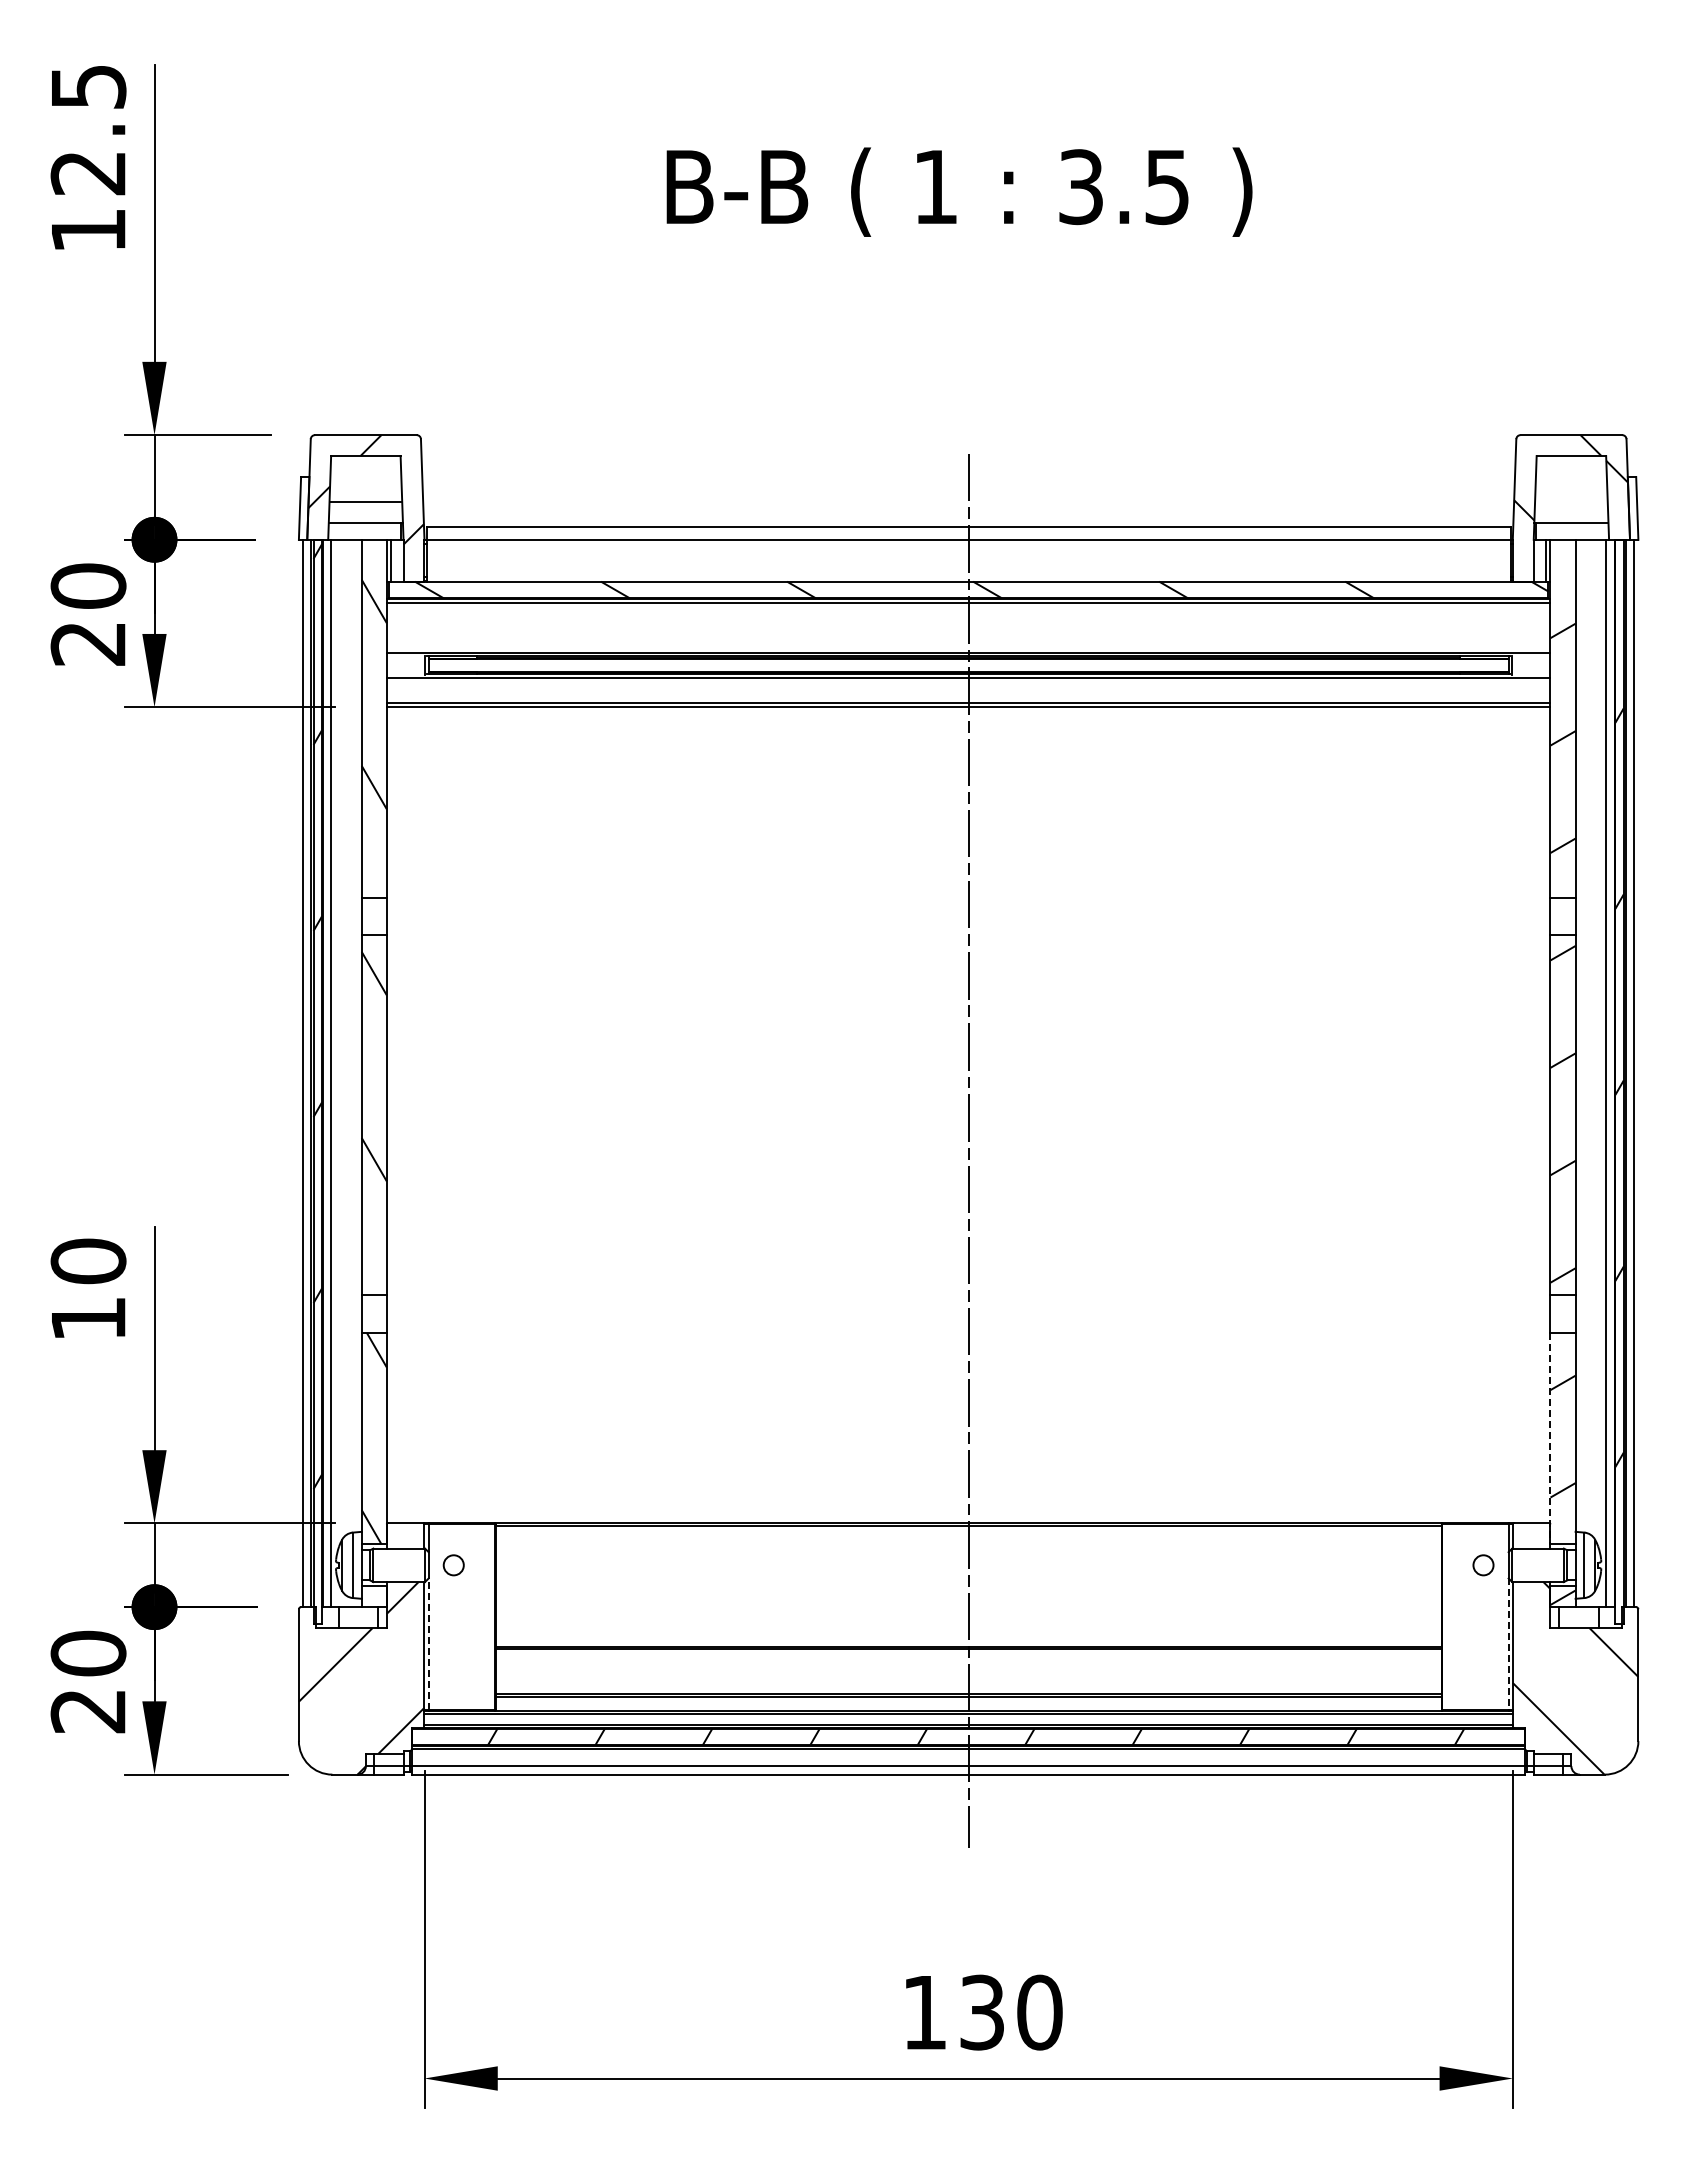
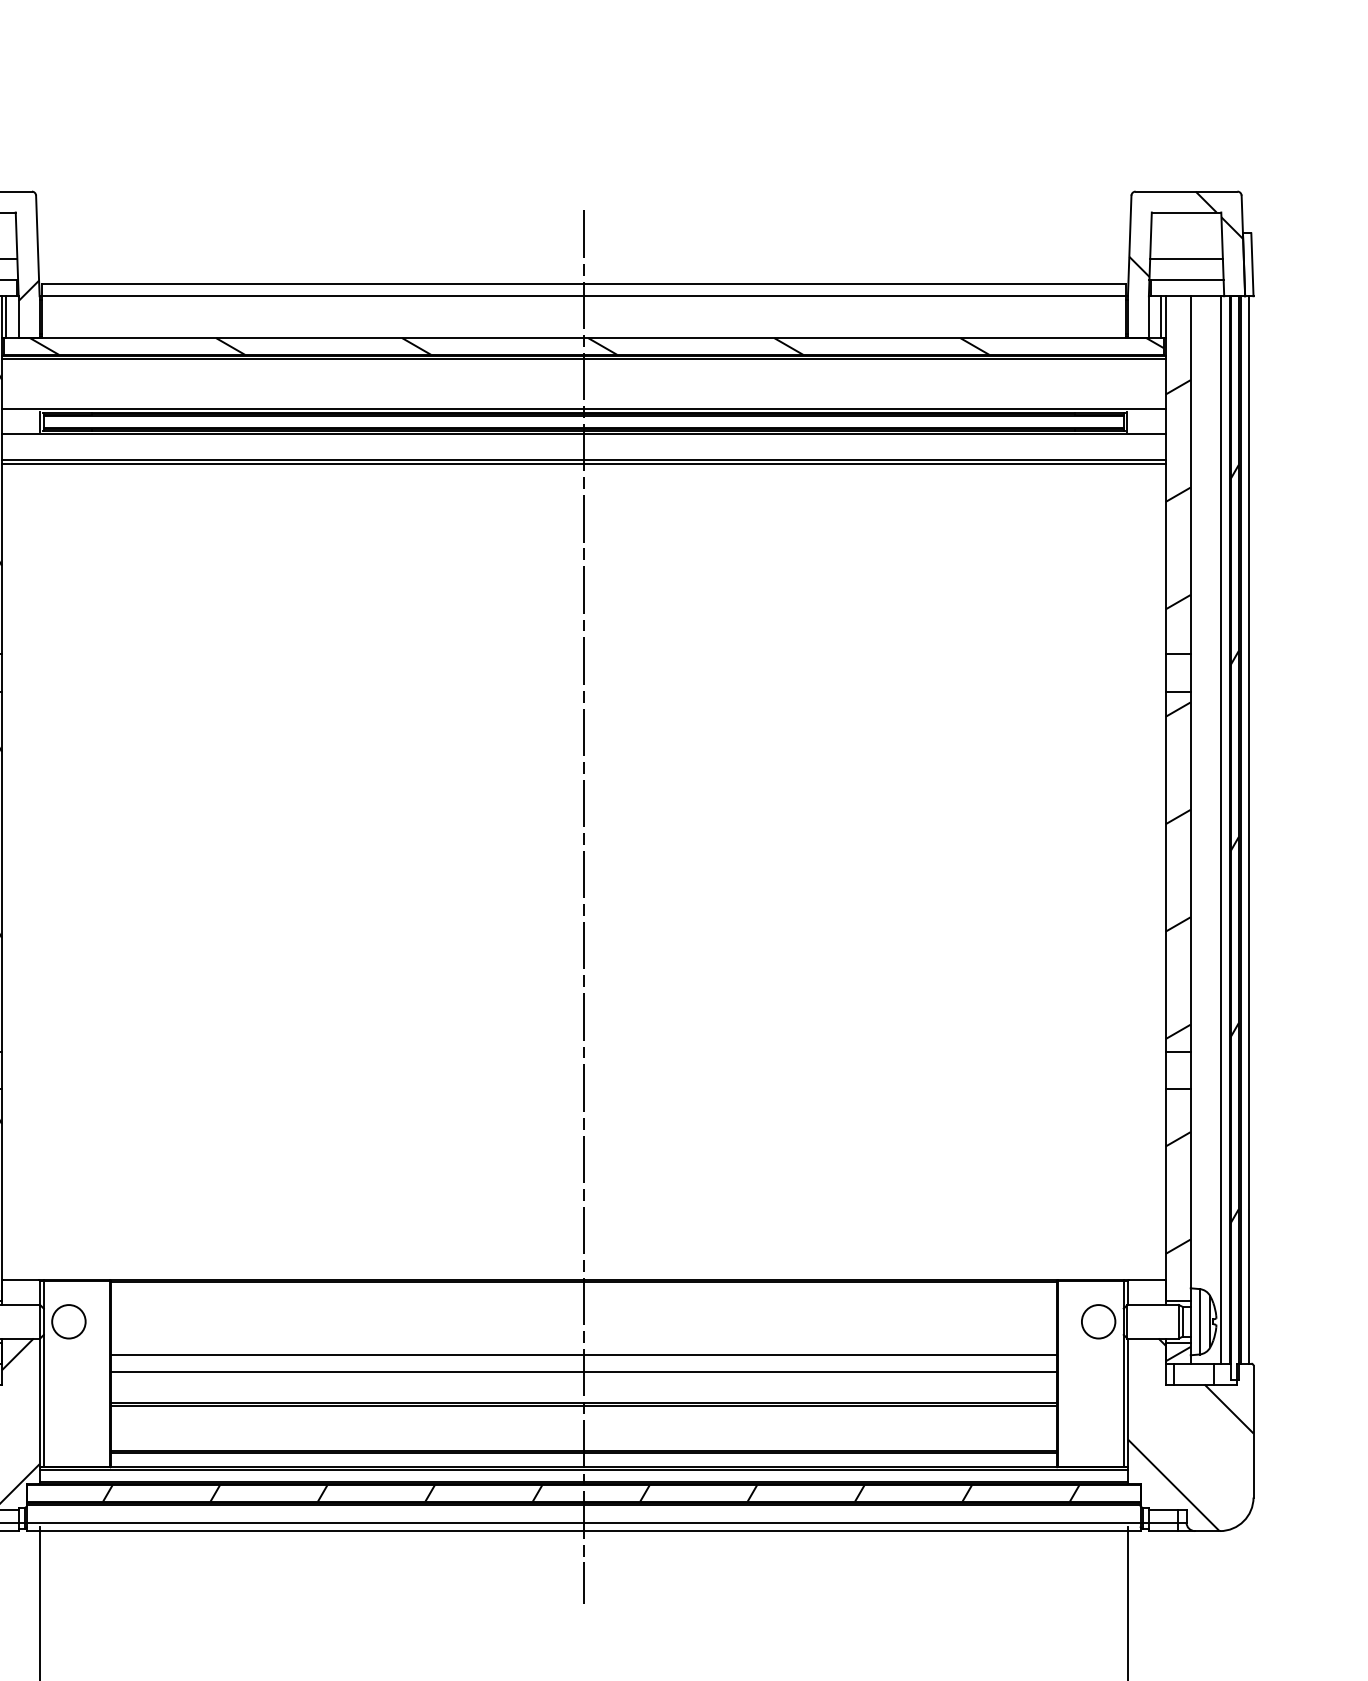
line: (1571, 502) -> (1186, 258), added
line: (1550, 1438) -> (1165, 1194), dashed -> solid
circle: (453, 1565) -> (68, 1321), size x1.67
circle: (1483, 1565) -> (1098, 1321), size x1.67
line: (968, 1598) -> (583, 1354), added
line: (968, 1615) -> (583, 1371), added
line: (428, 1644) -> (43, 1400), dashed -> solid
line: (1508, 1644) -> (1123, 1400), dashed -> solid

